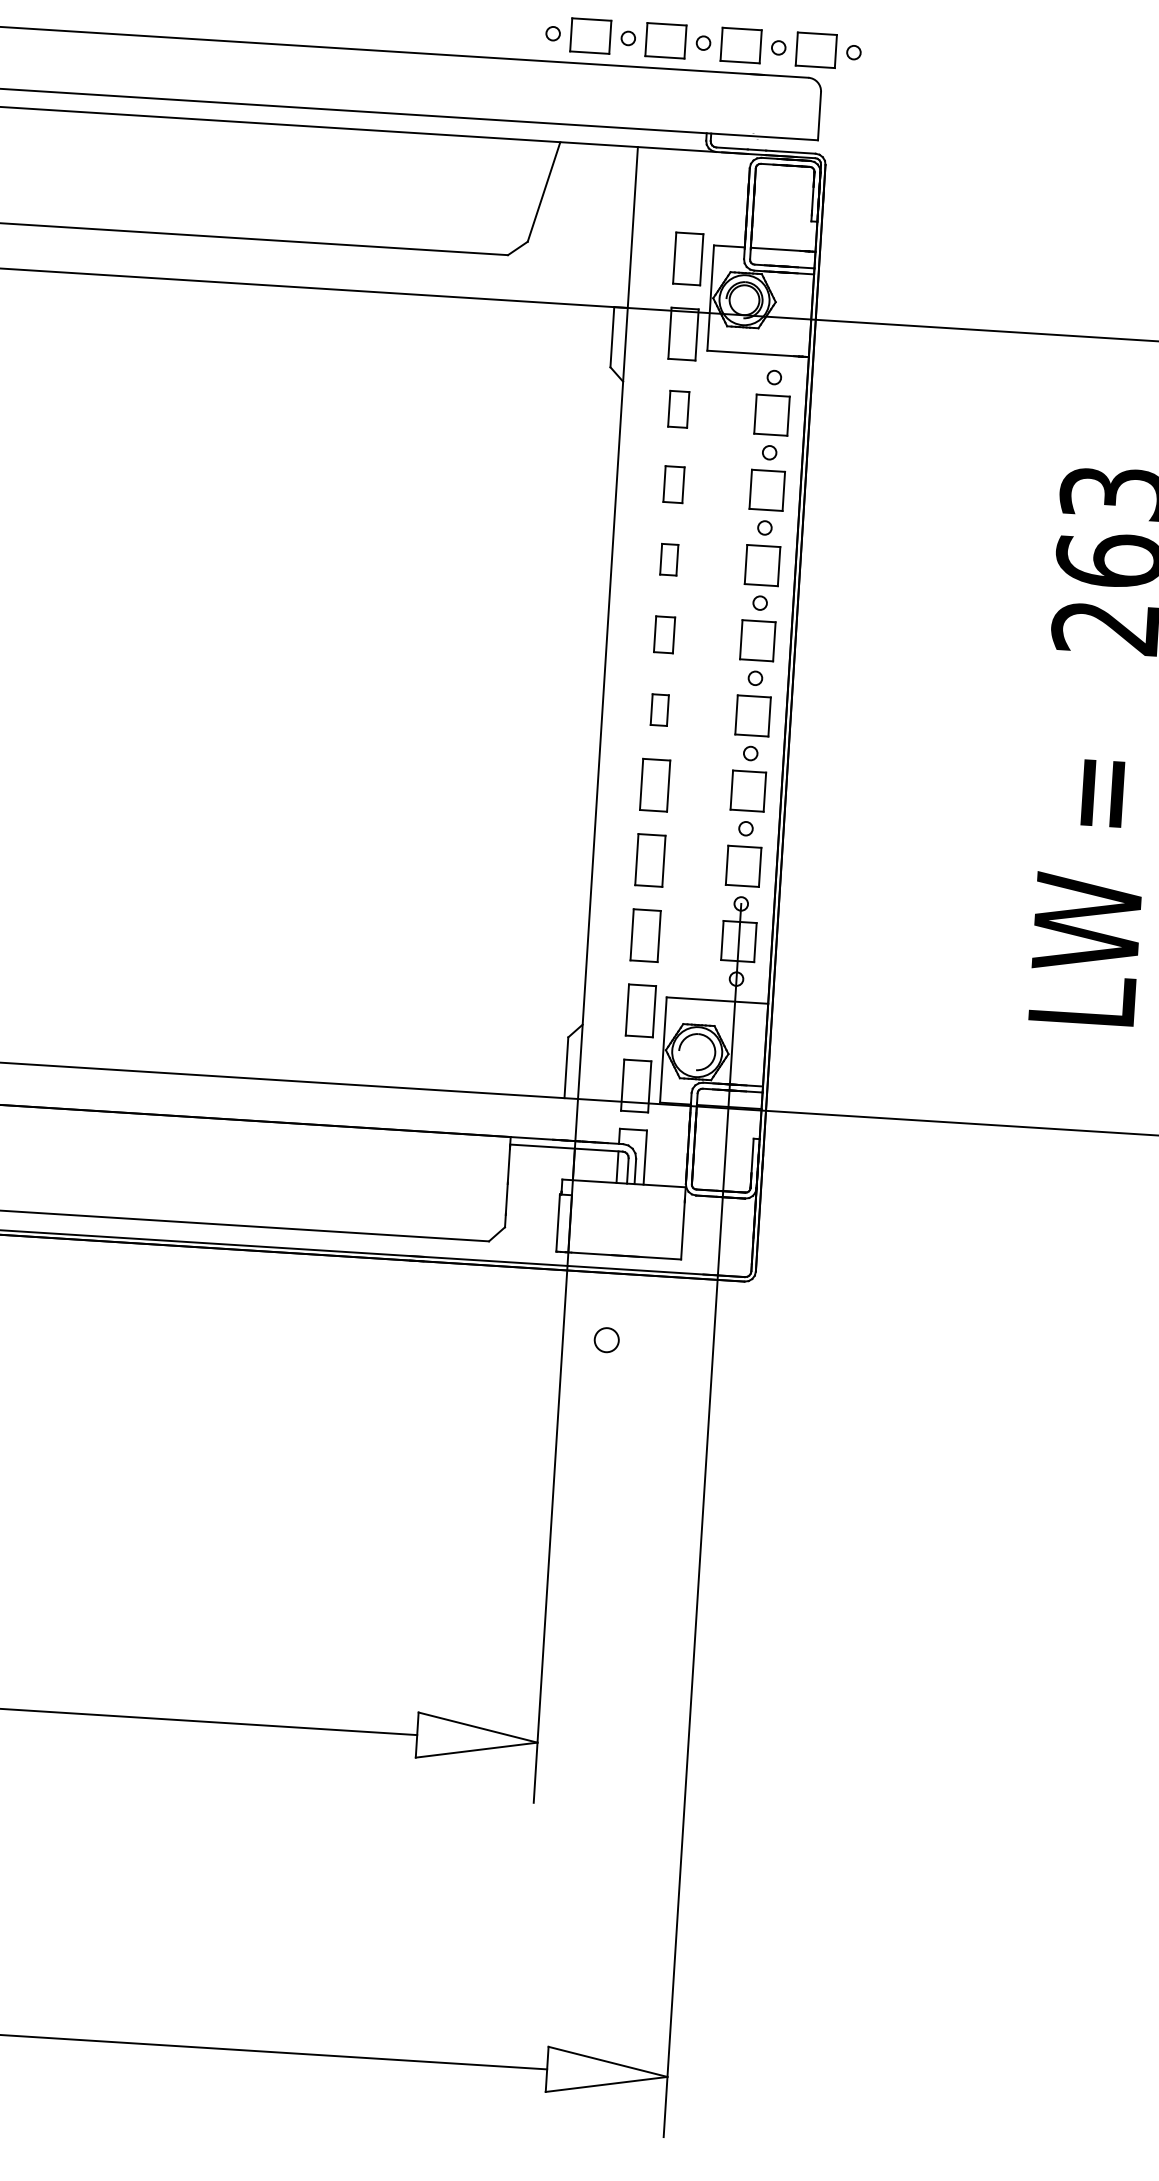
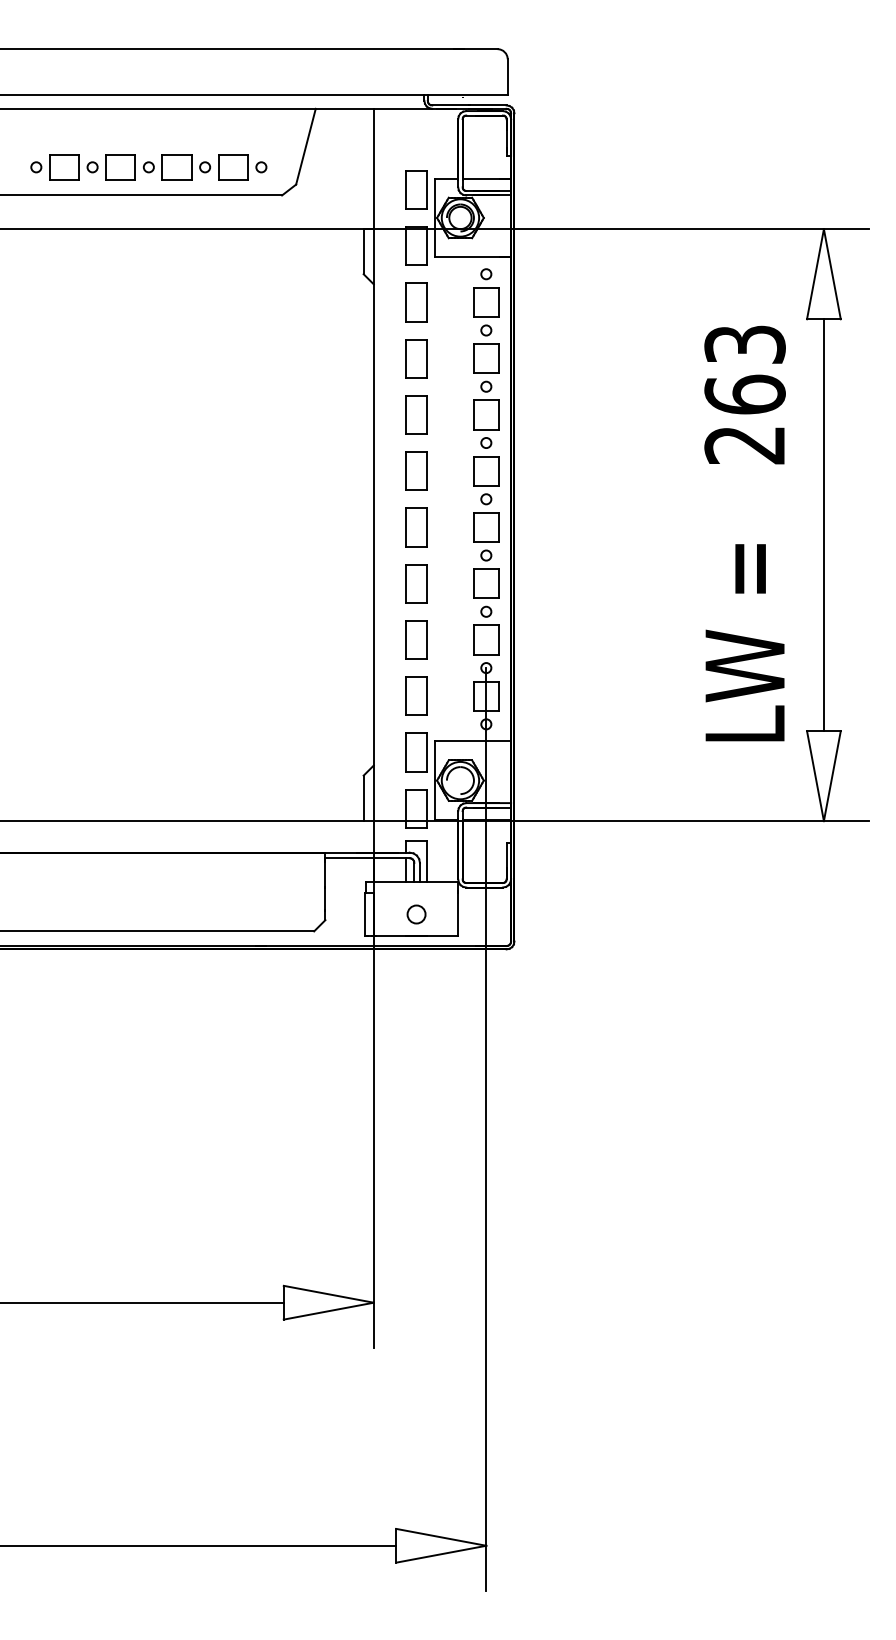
part: (703, 43) -> (148, 167), moved
part: (678, 409) -> (416, 302), size x1.43
part: (673, 484) -> (416, 358), size x1.43
part: (669, 559) -> (416, 414), size x1.67
part: (664, 634) -> (416, 470), size x1.43
part: (659, 710) -> (416, 527), size x1.67
circle: (606, 1340) -> (416, 914), moved

